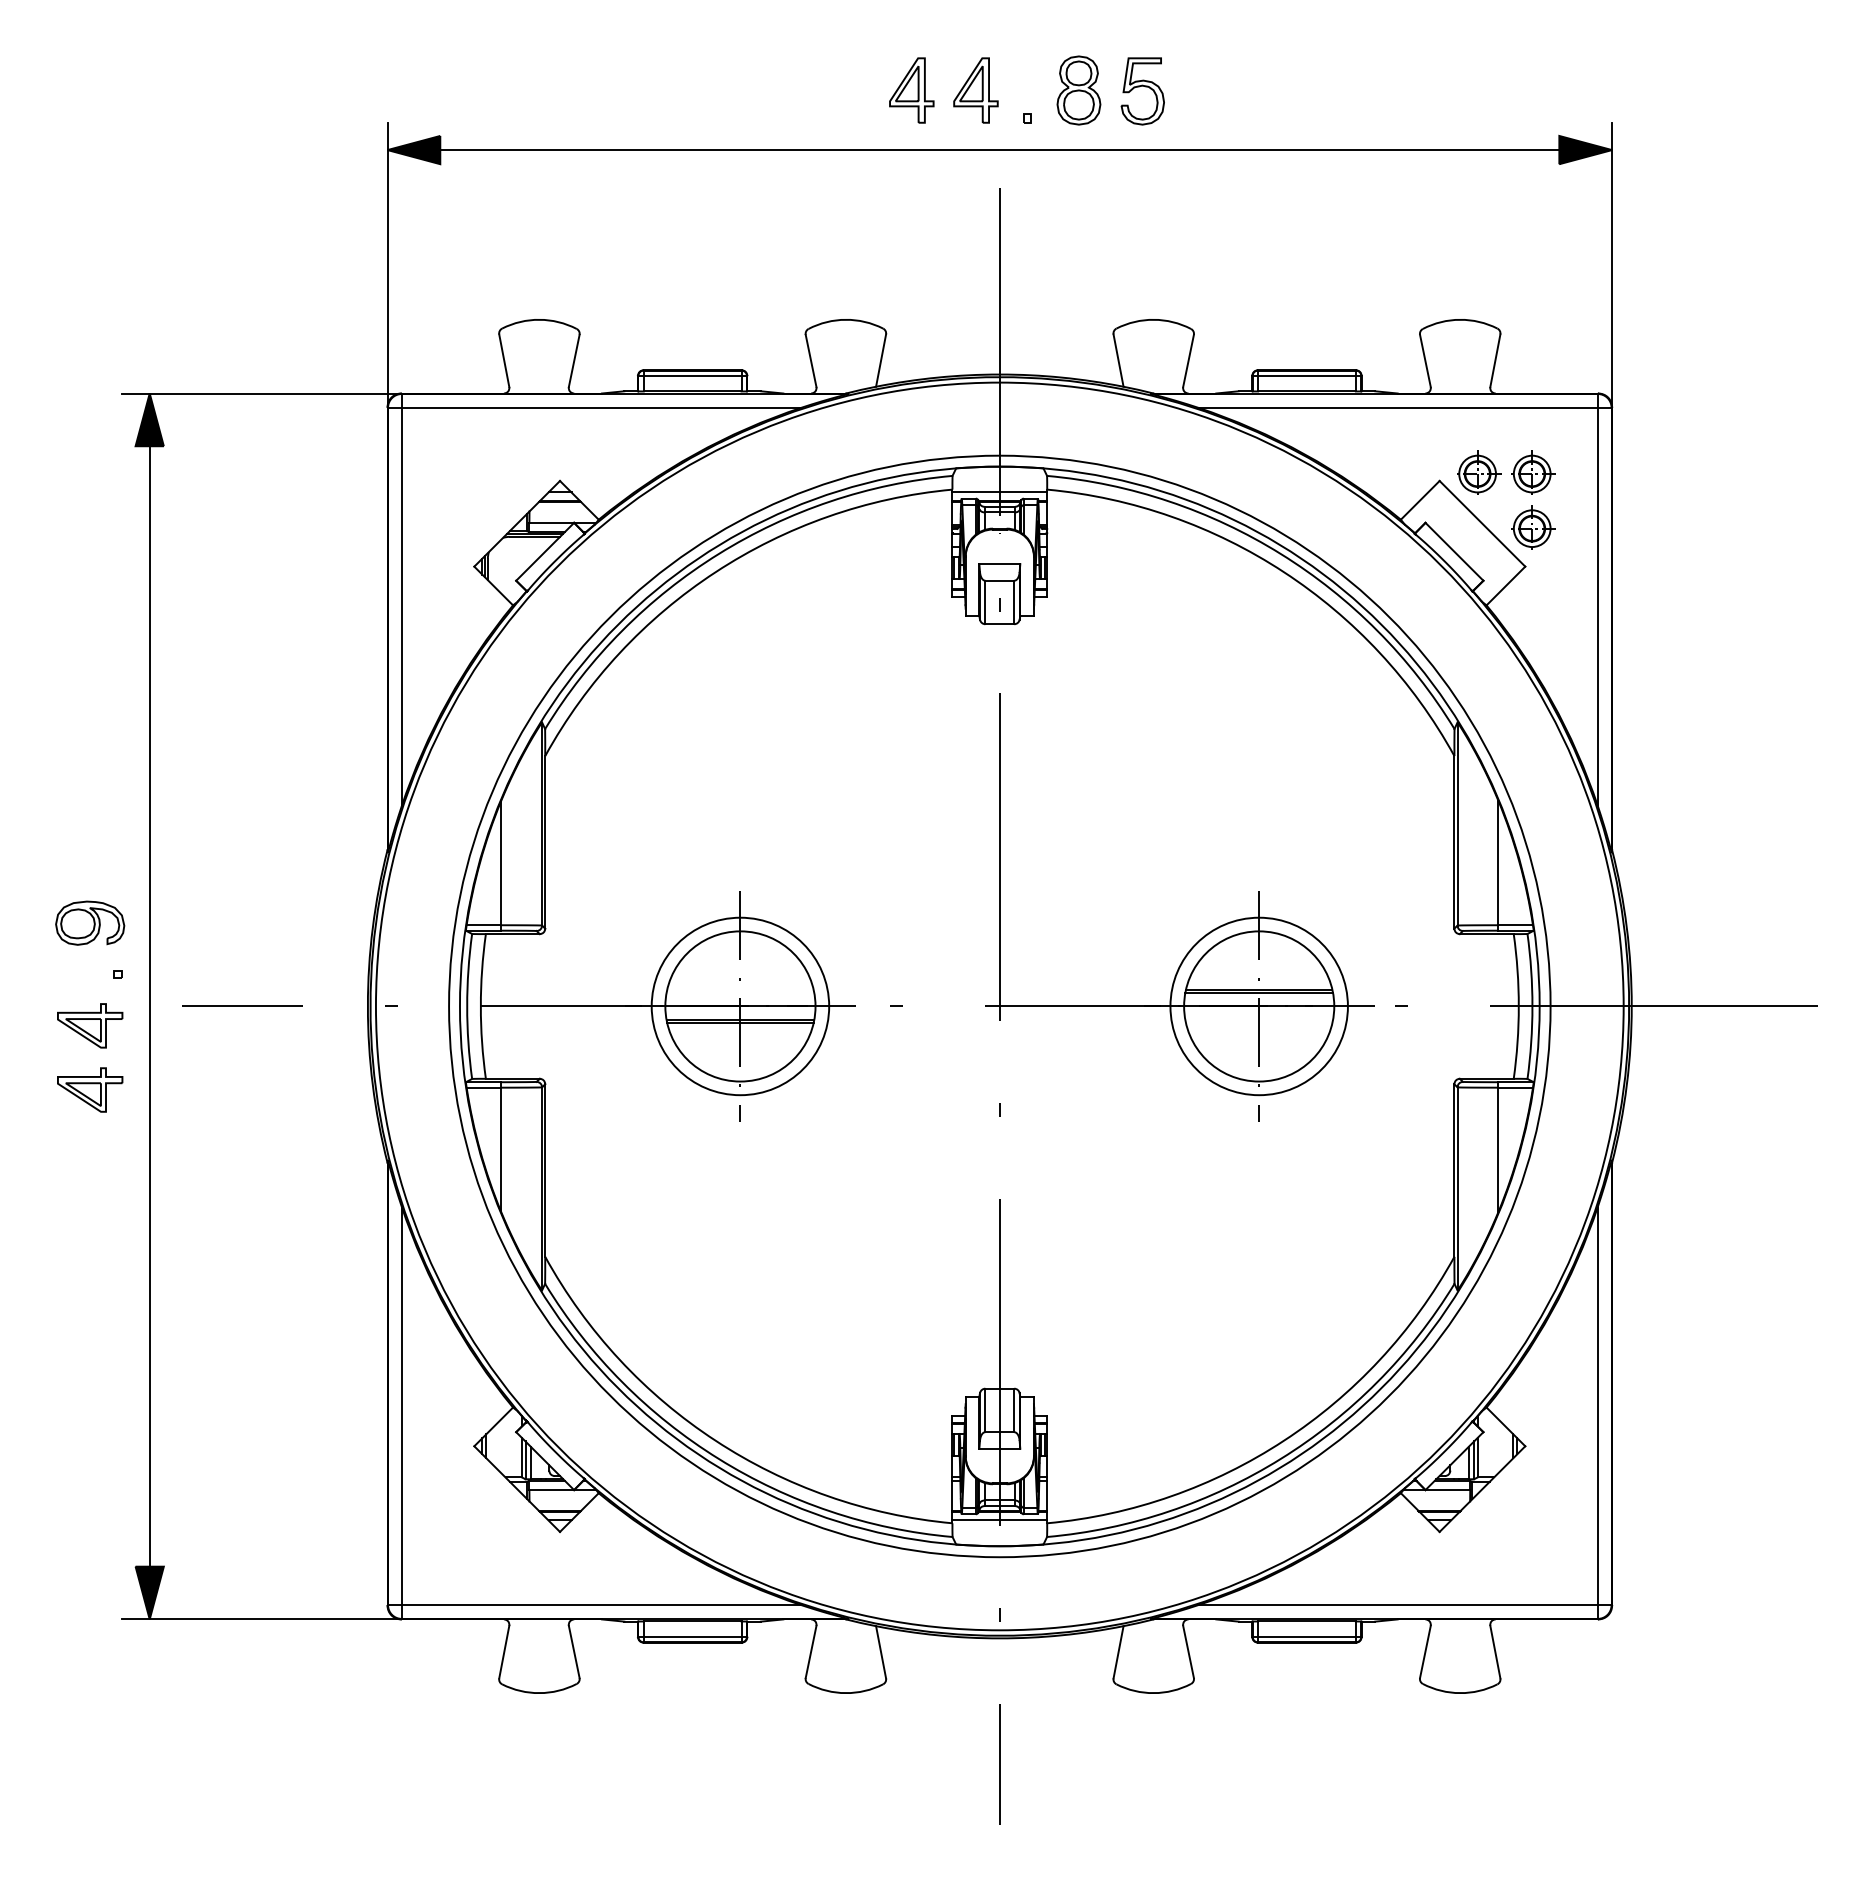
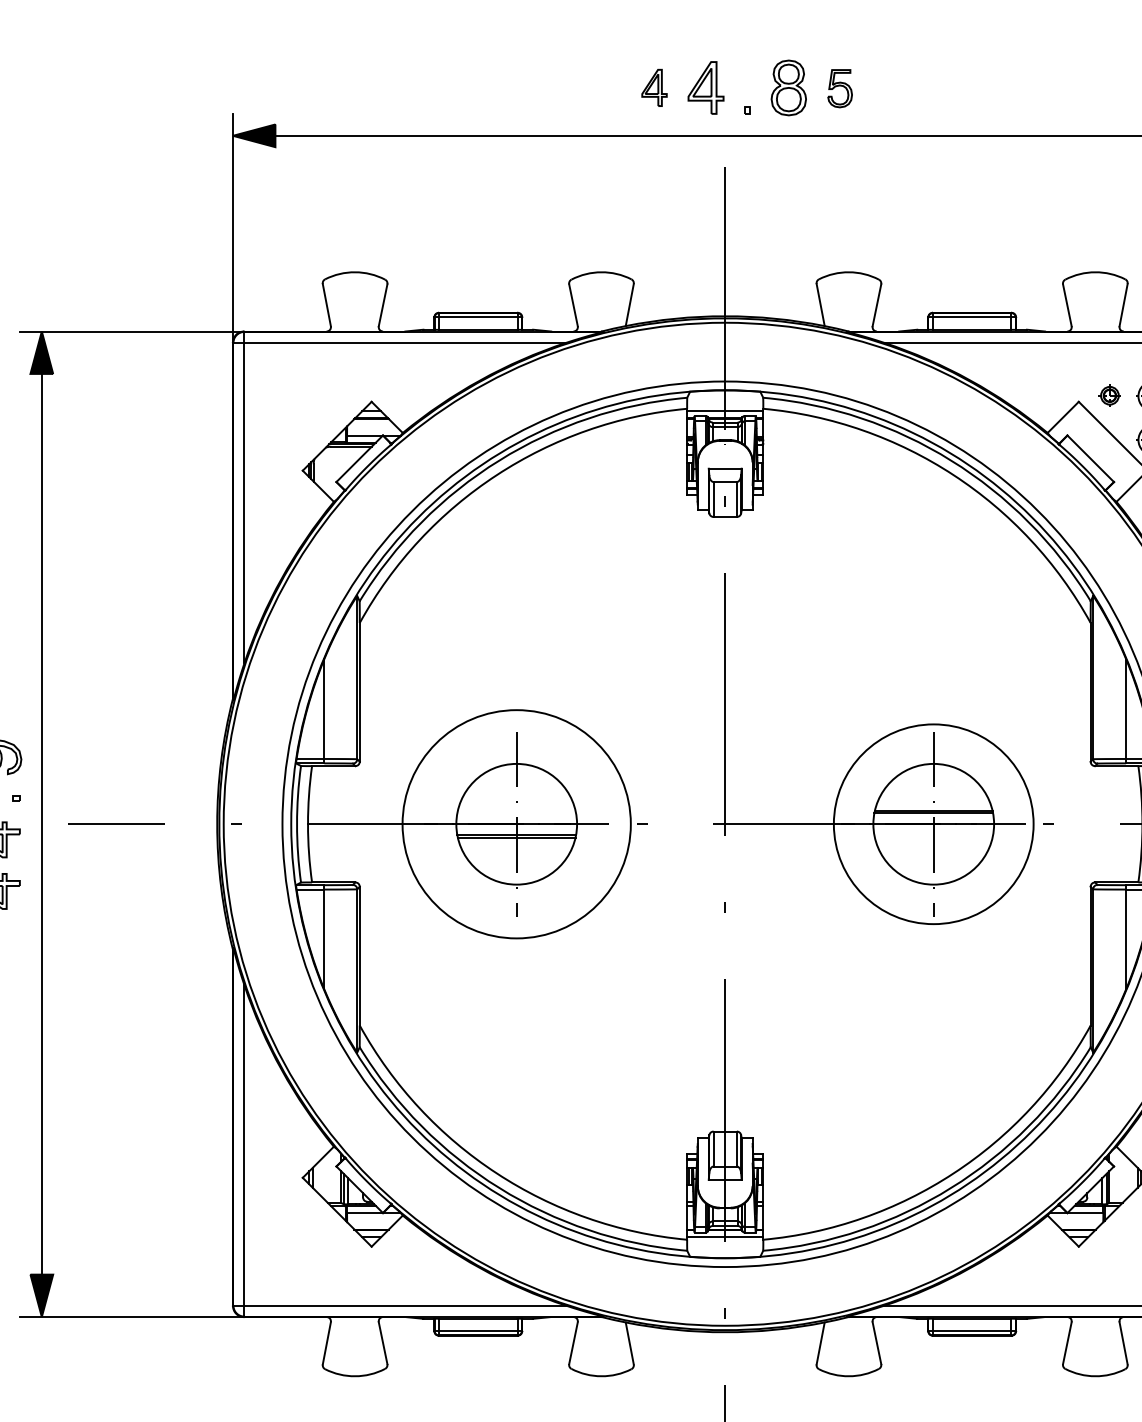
part: (911, 90) -> (654, 87), size x0.7
part: (1142, 91) -> (839, 88), size x0.7
part: (1479, 472) -> (1110, 395), size x0.6
circle: (740, 1006) -> (516, 824), size x1.6
circle: (1258, 1006) -> (933, 824), size x1.4

